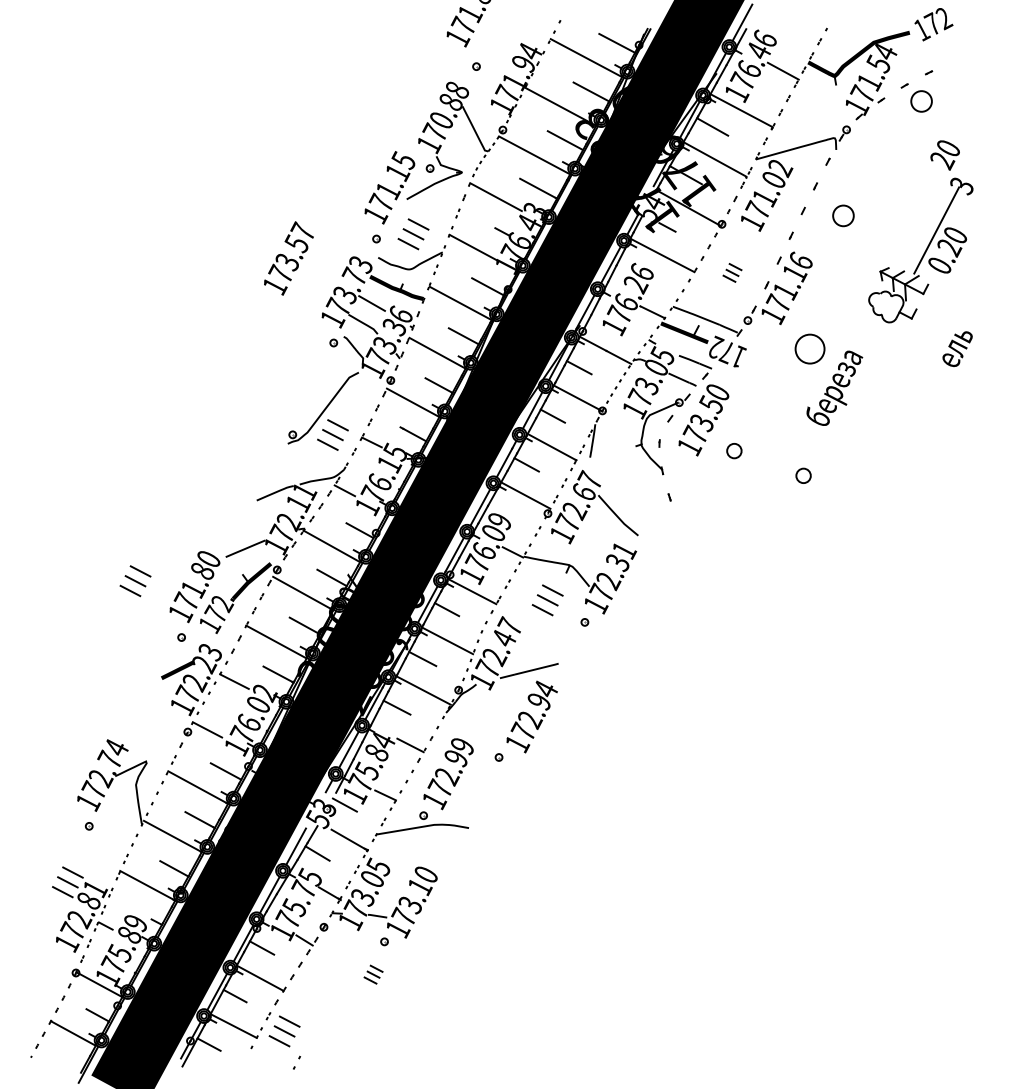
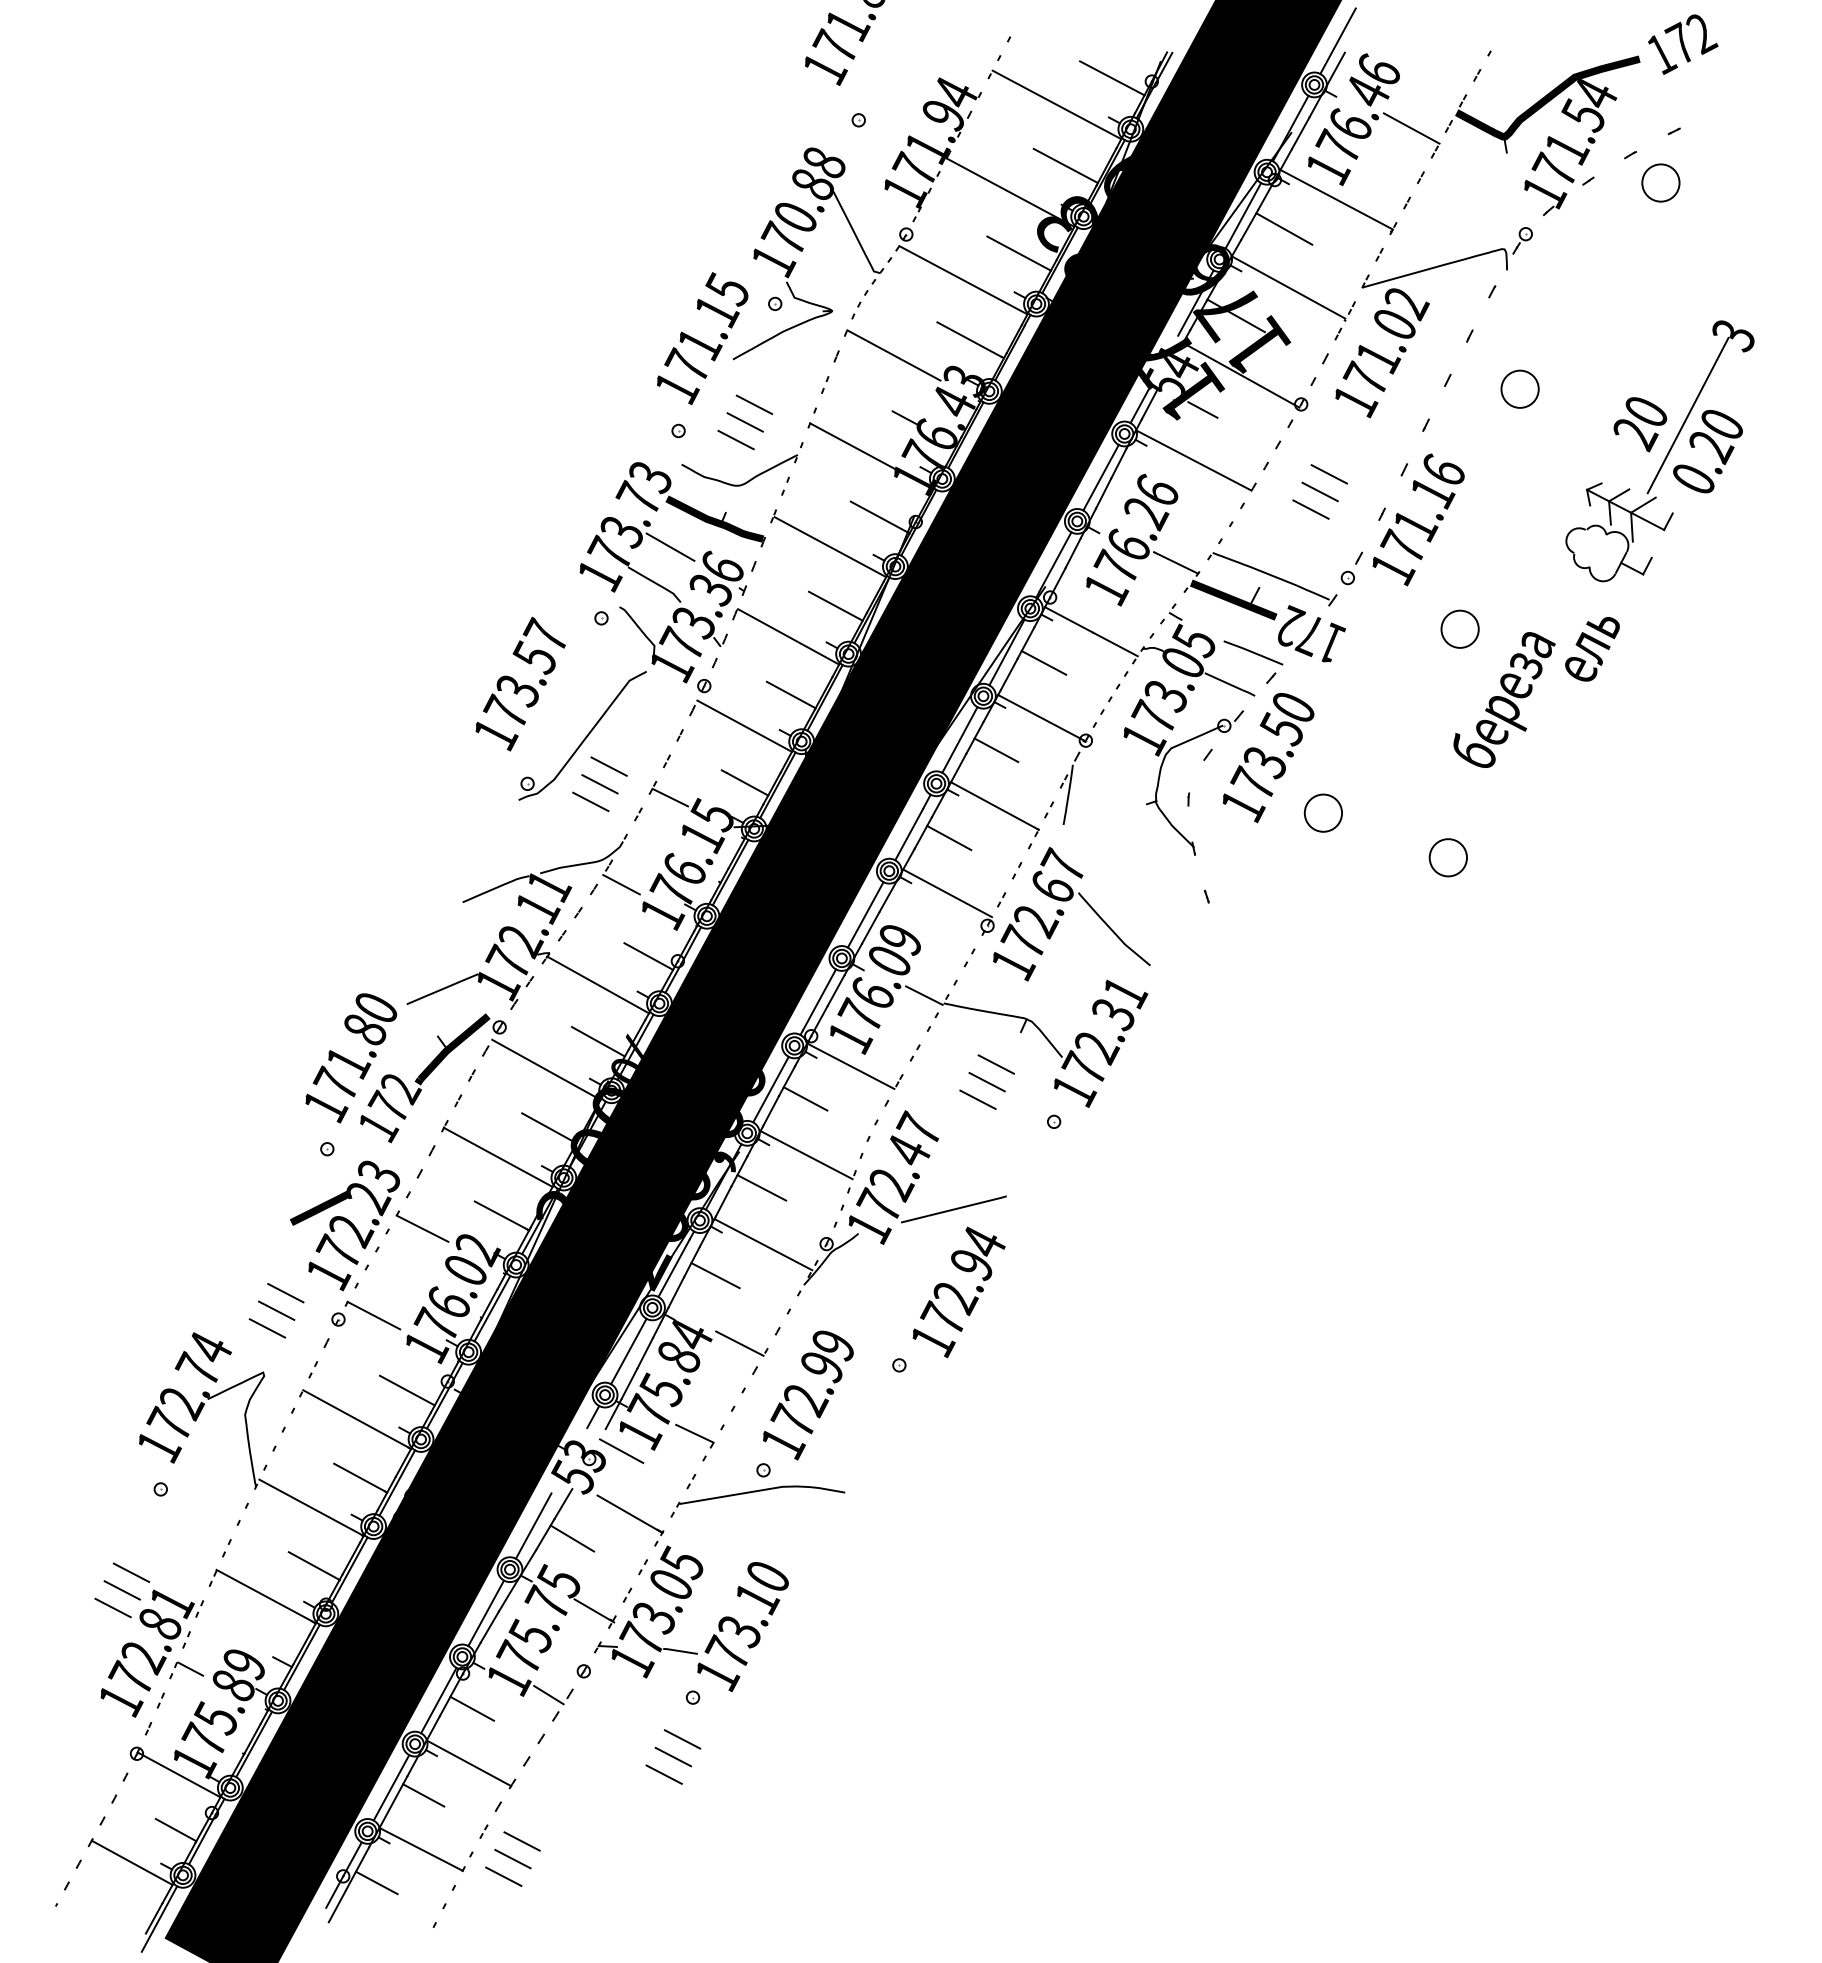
text: (944, 155) -> (1639, 424), moved
text: (288, 258) -> (519, 684), moved
part: (732, 272) -> (1320, 491), size x1.67
part: (810, 348) -> (1460, 628), size x0.71
text: (957, 348) -> (1592, 648), moved
part: (734, 450) -> (1323, 812), size x1.43
part: (803, 475) -> (1448, 857), size x1.43
part: (135, 581) -> (276, 1311), moved
part: (373, 974) -> (673, 1756), size x1.67
line: (295, 1066) -> (436, 1922), moved

